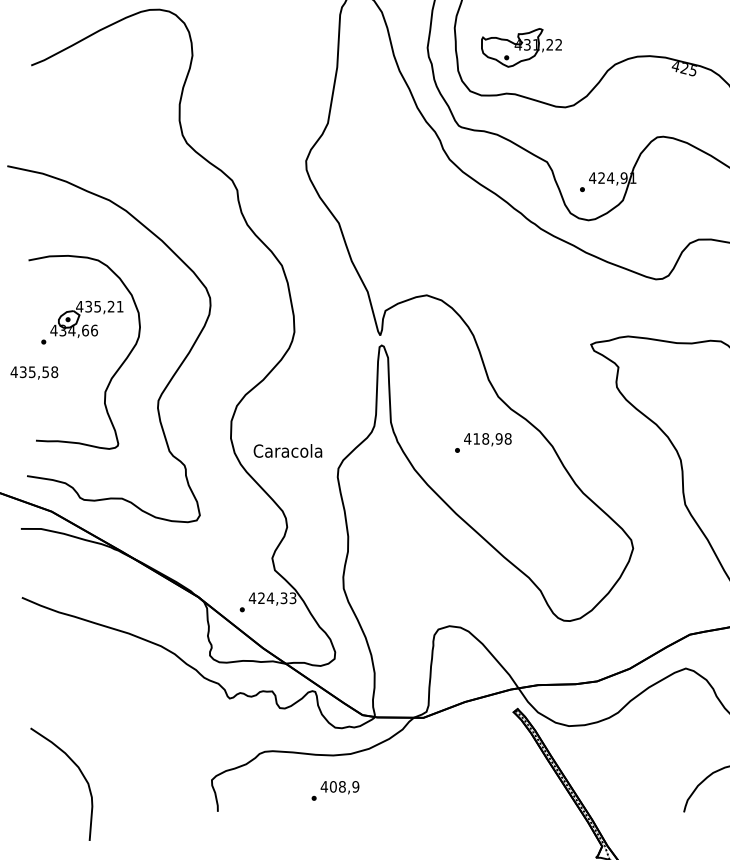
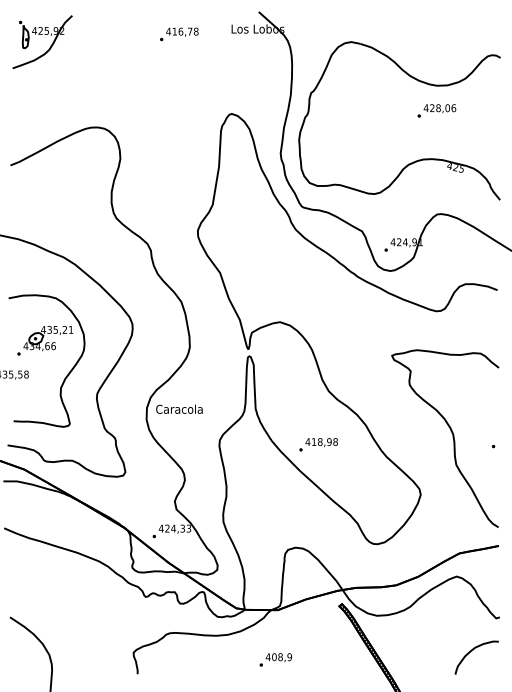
part: (521, 47) -> (344, 153), removed
text: (483, 442) -> (318, 444), moved
text: (288, 449) -> (179, 408), moved
text: (334, 790) -> (275, 659), moved

